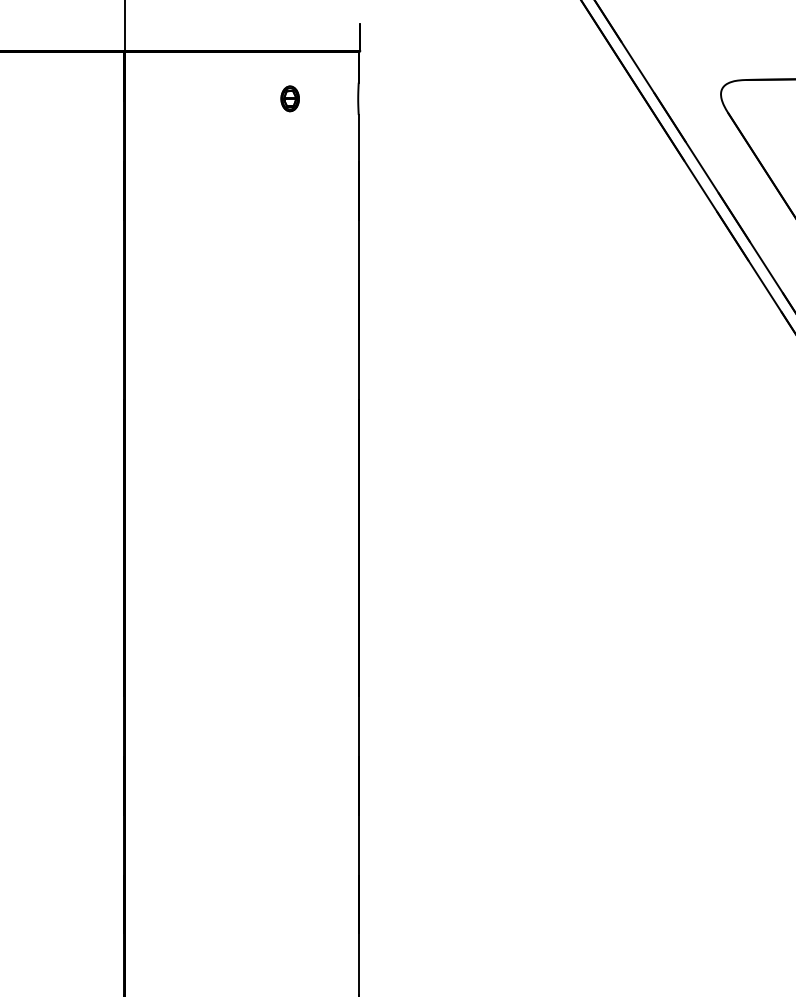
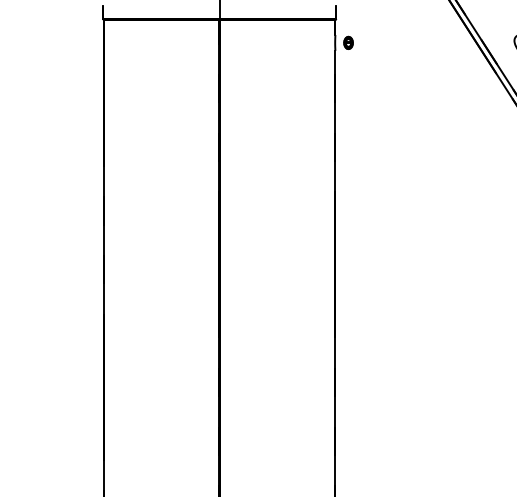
part: (290, 97) -> (348, 42), moved

